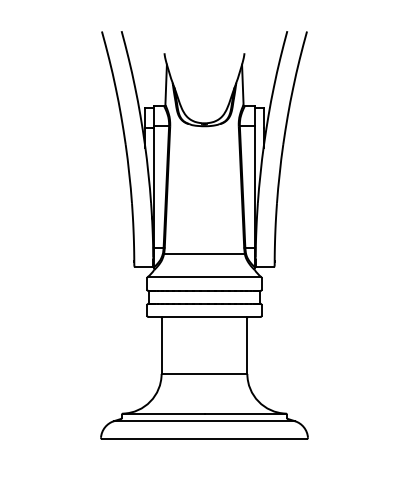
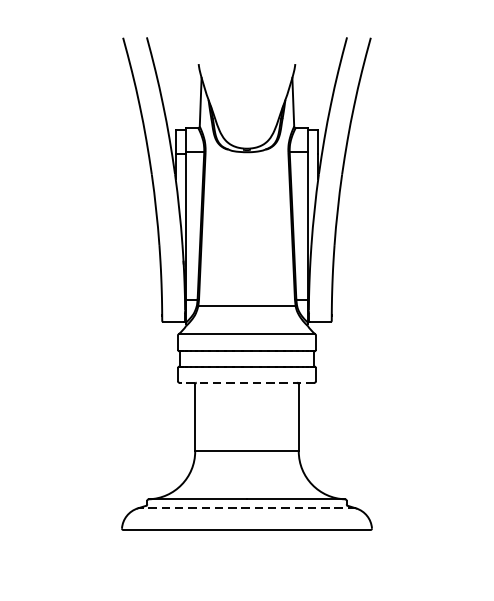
line: (204, 317) -> (247, 383), solid -> dashed
line: (203, 421) -> (245, 508), solid -> dashed

